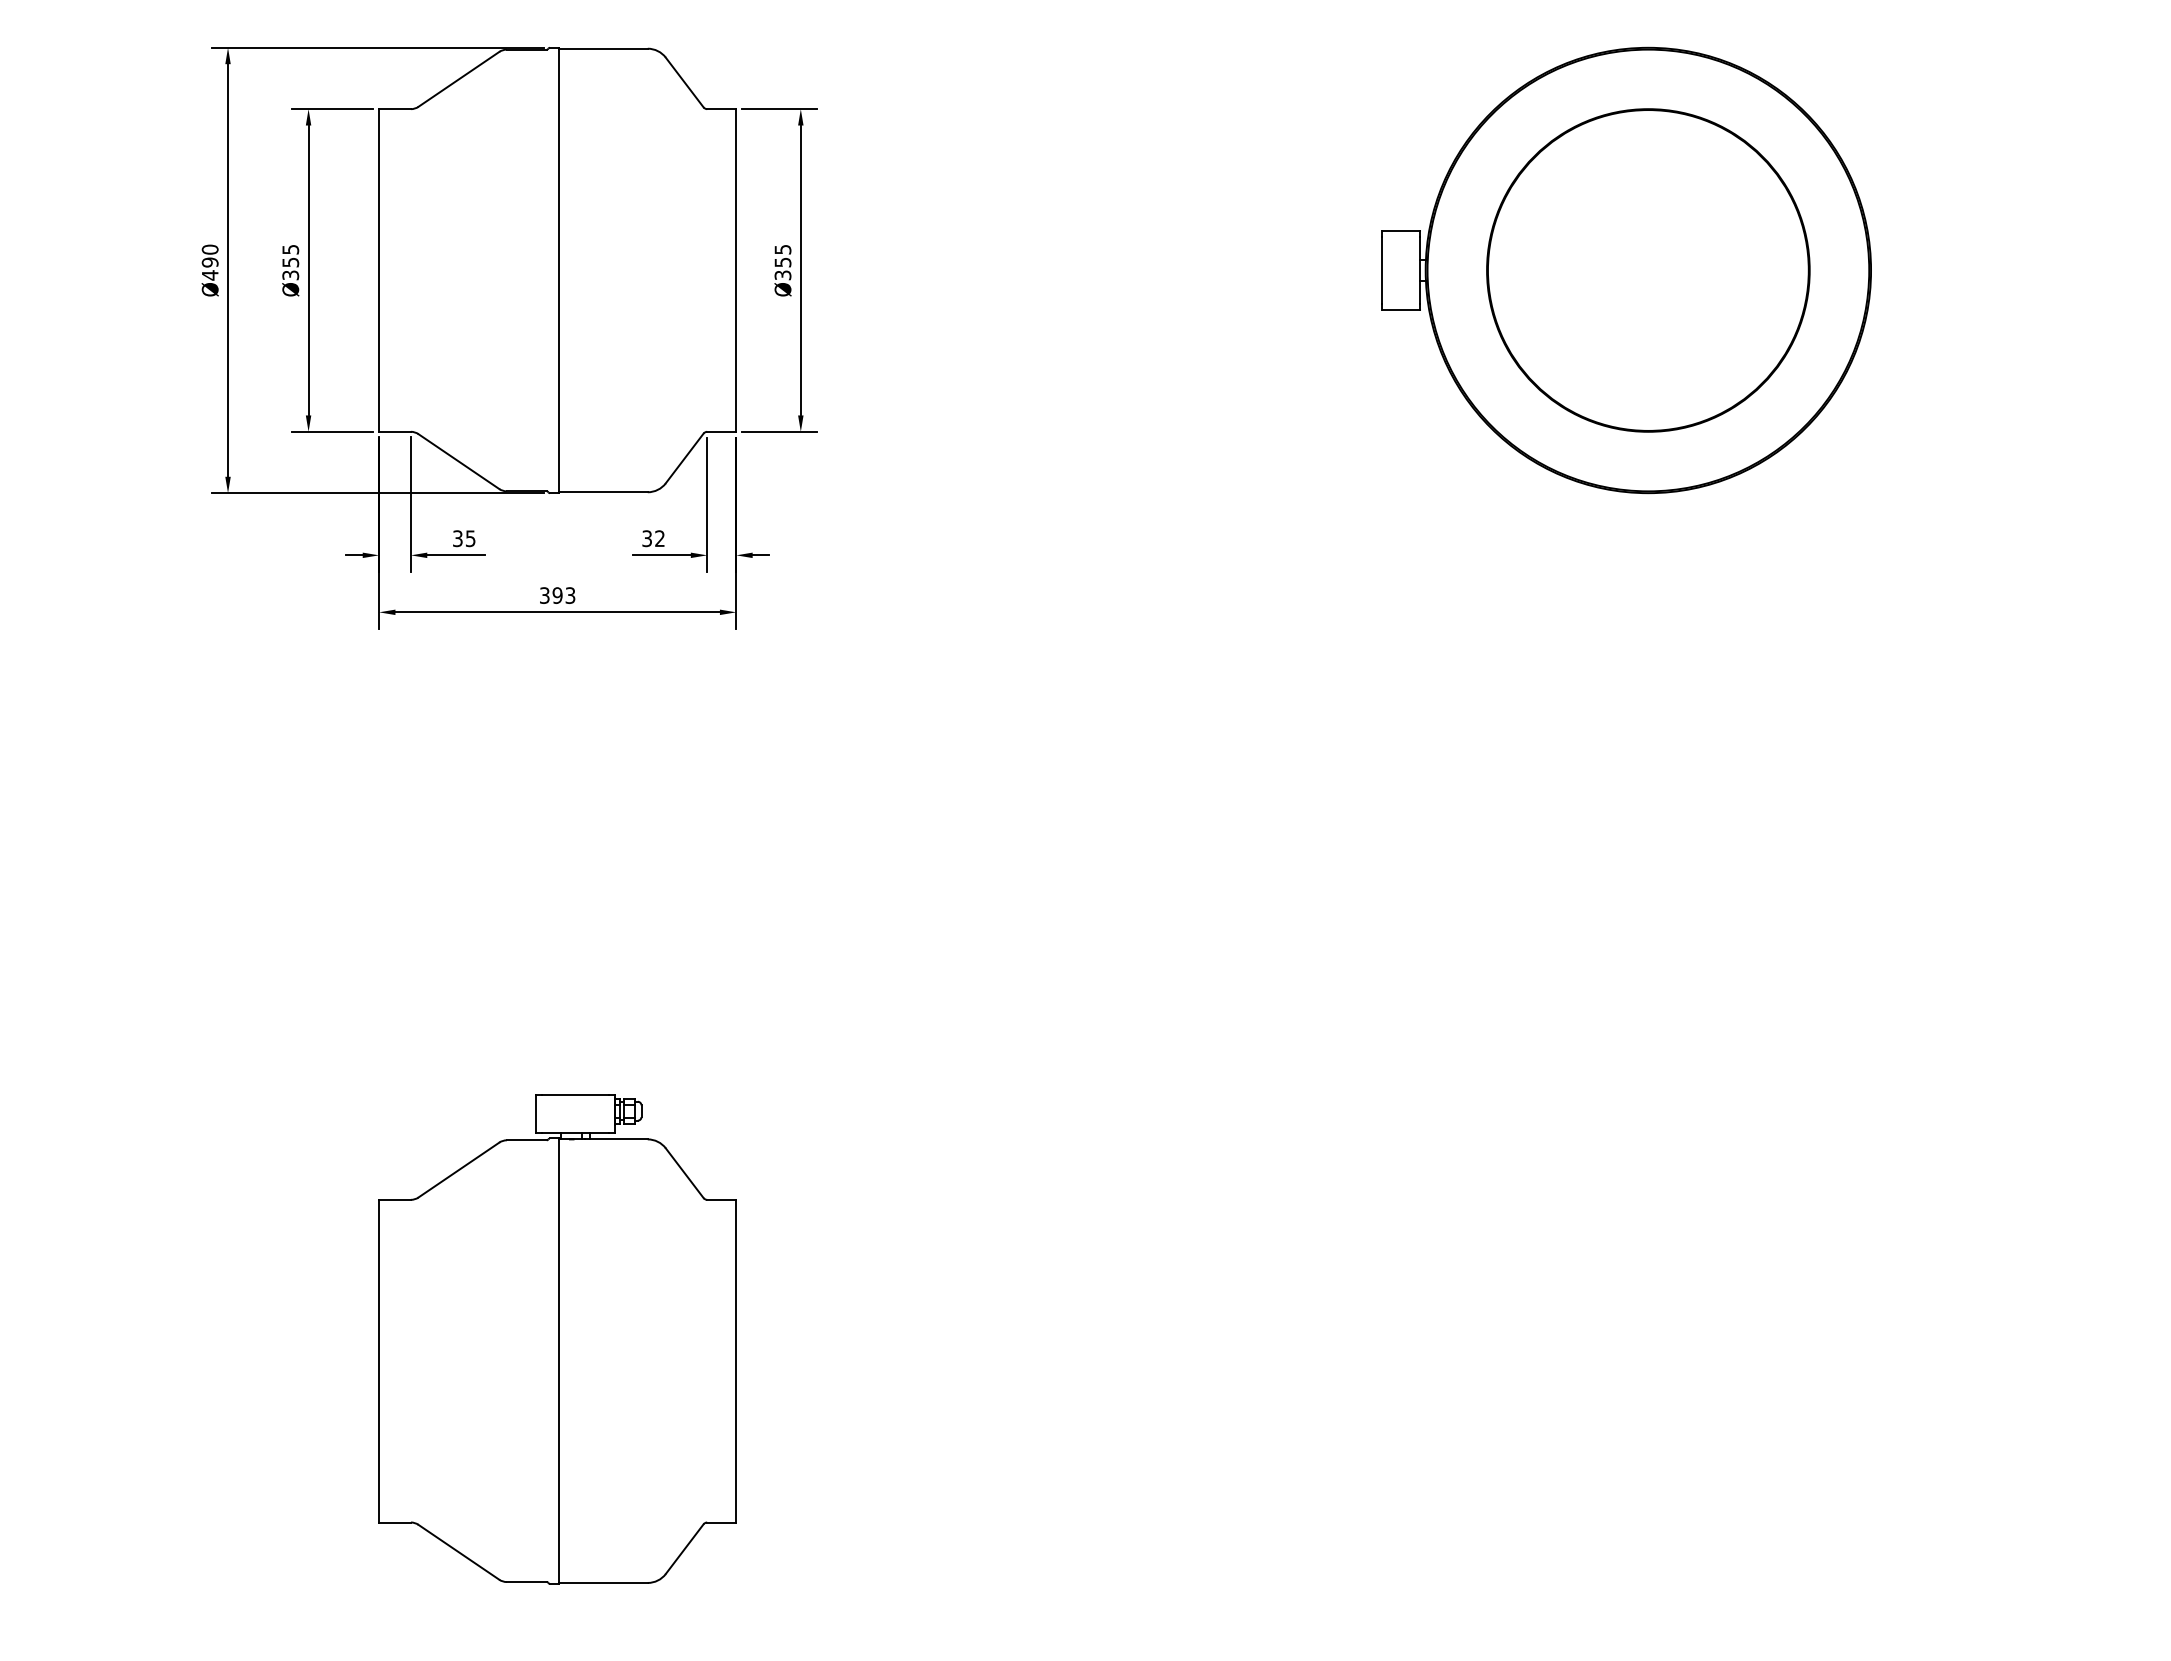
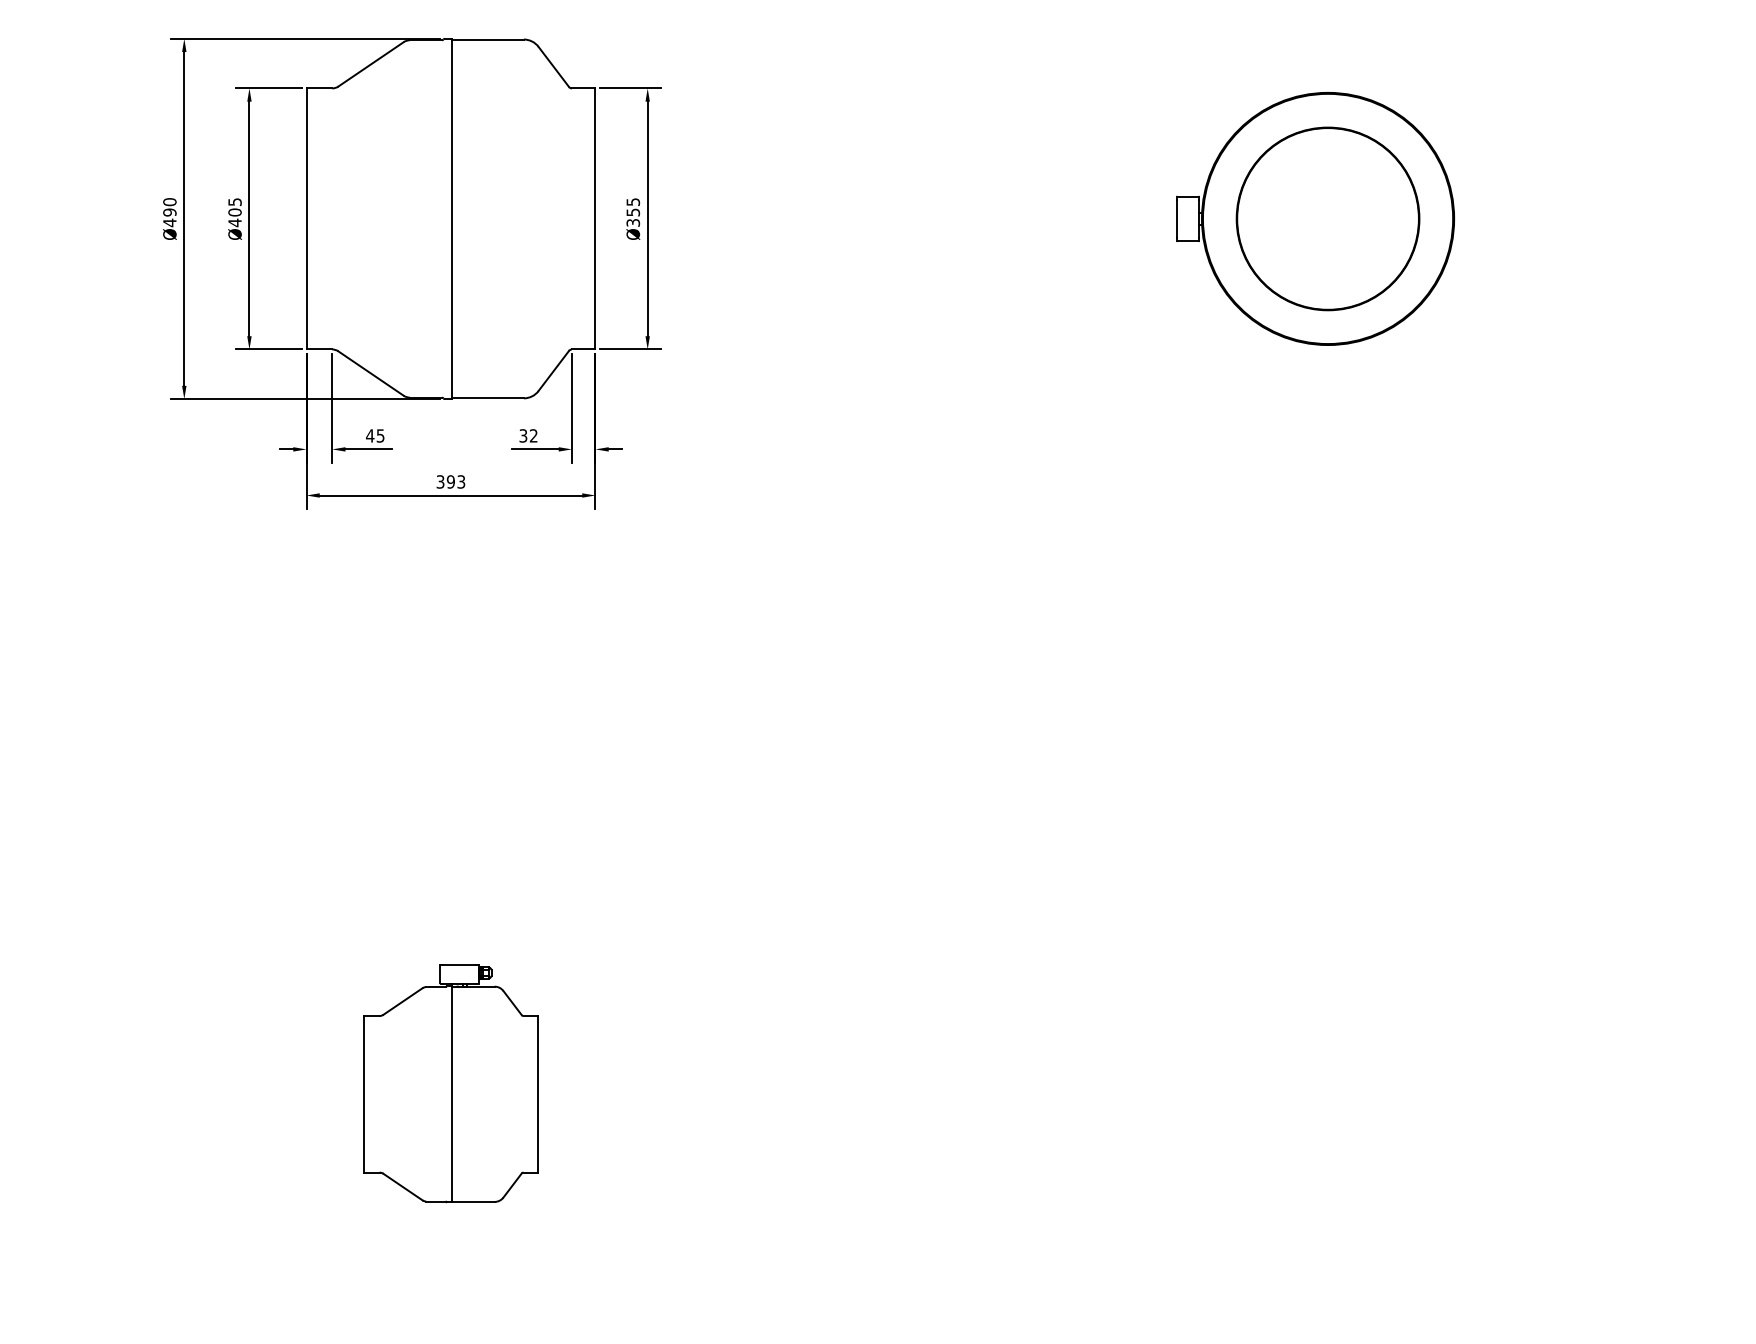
text: (290, 268) -> (234, 217), Ø355 -> Ø405
part: (1626, 270) -> (1315, 218), size x0.7
text: (457, 538) -> (369, 435), 35 -> 45
part: (557, 1339) -> (450, 1083), size x0.6

